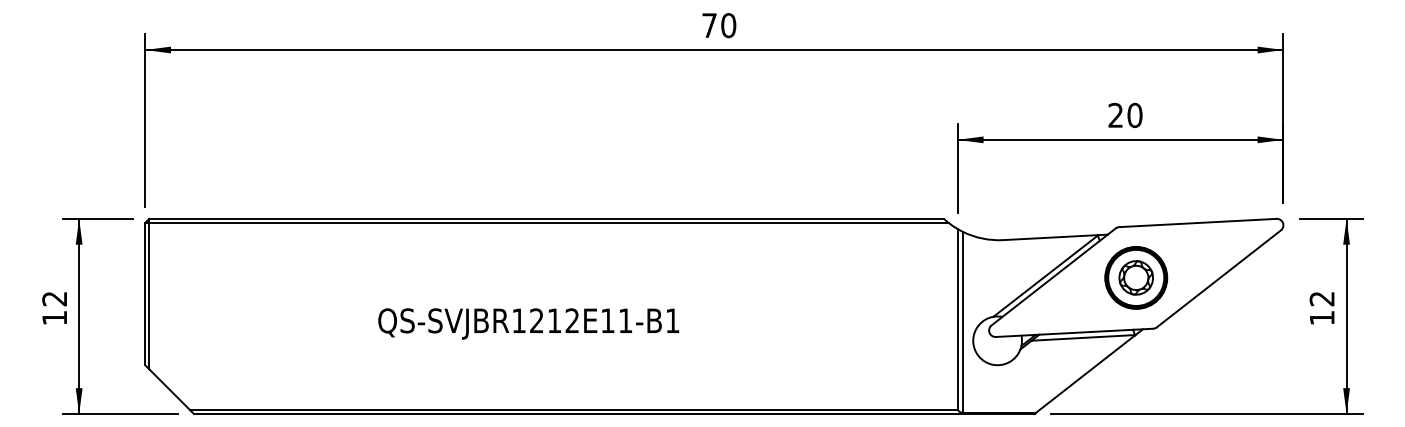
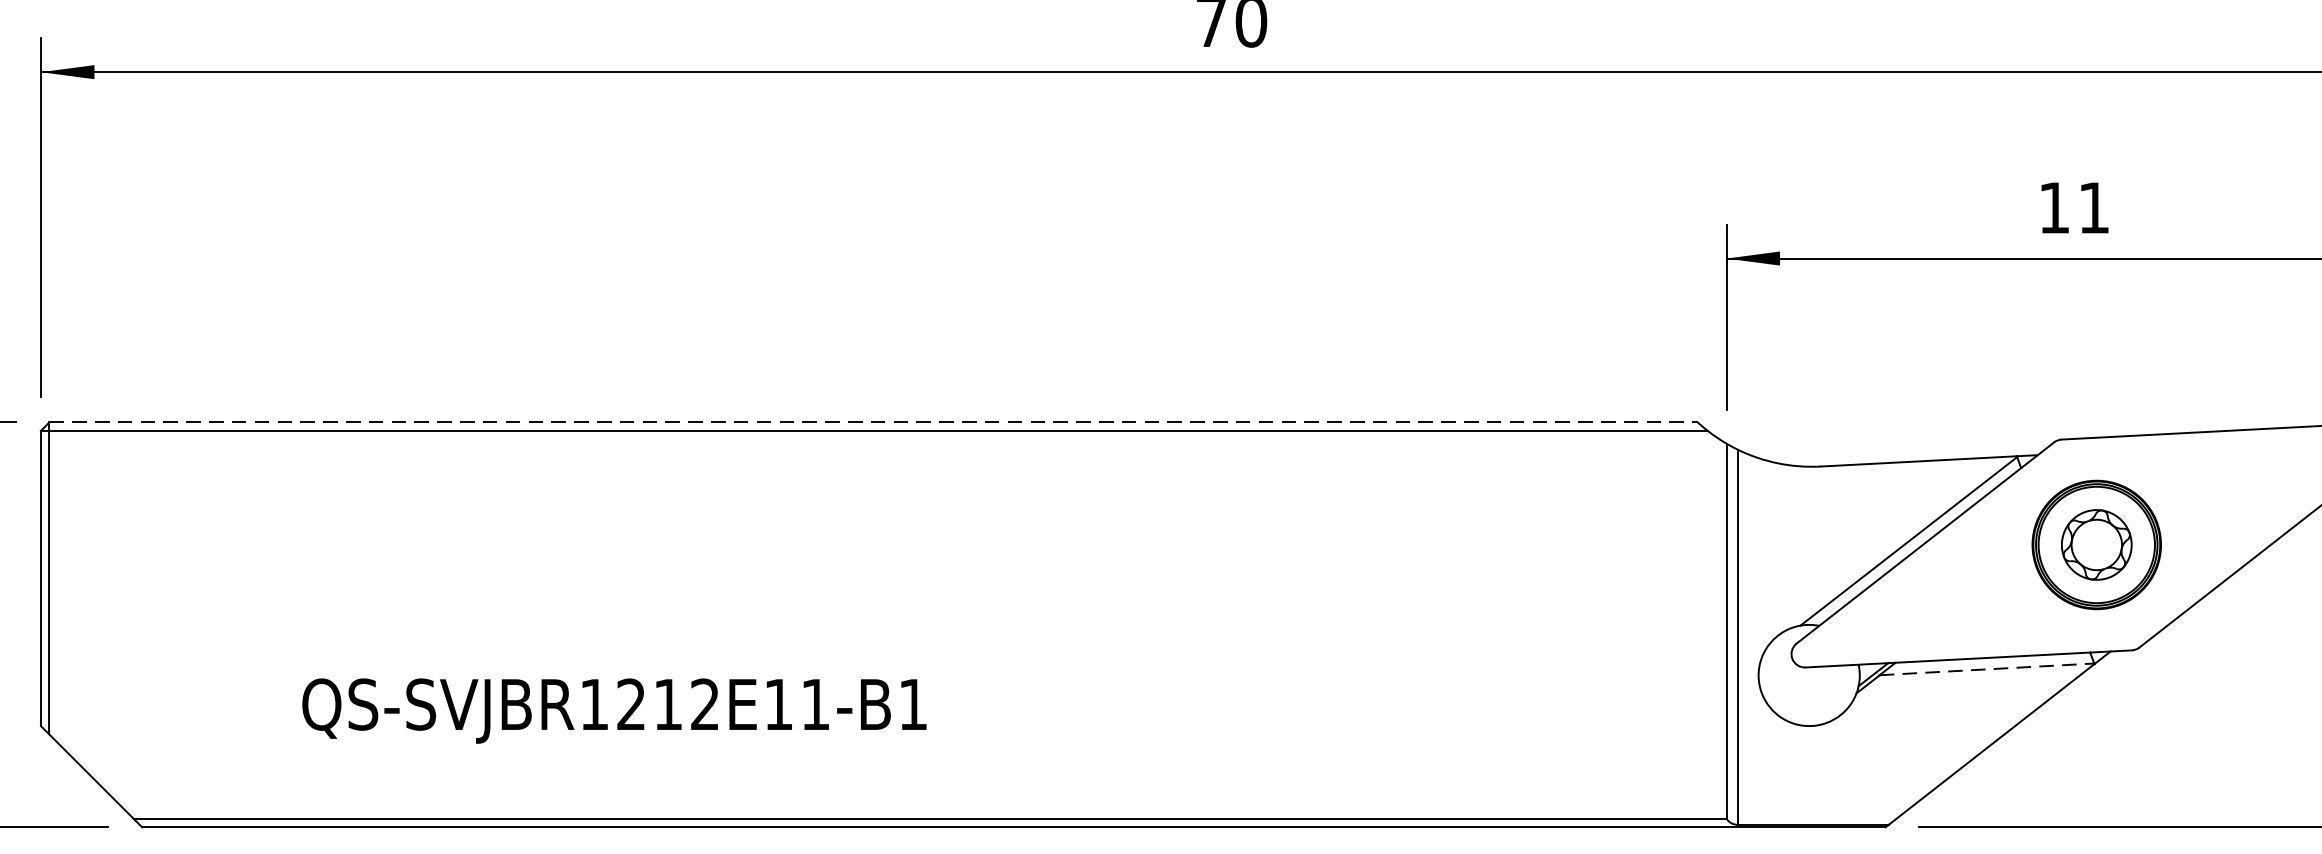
text: (1125, 114) -> (2074, 205), 20 -> 11
line: (547, 218) -> (875, 421), solid -> dashed
text: (528, 323) -> (614, 710), moved
line: (1083, 337) -> (1987, 668), solid -> dashed

